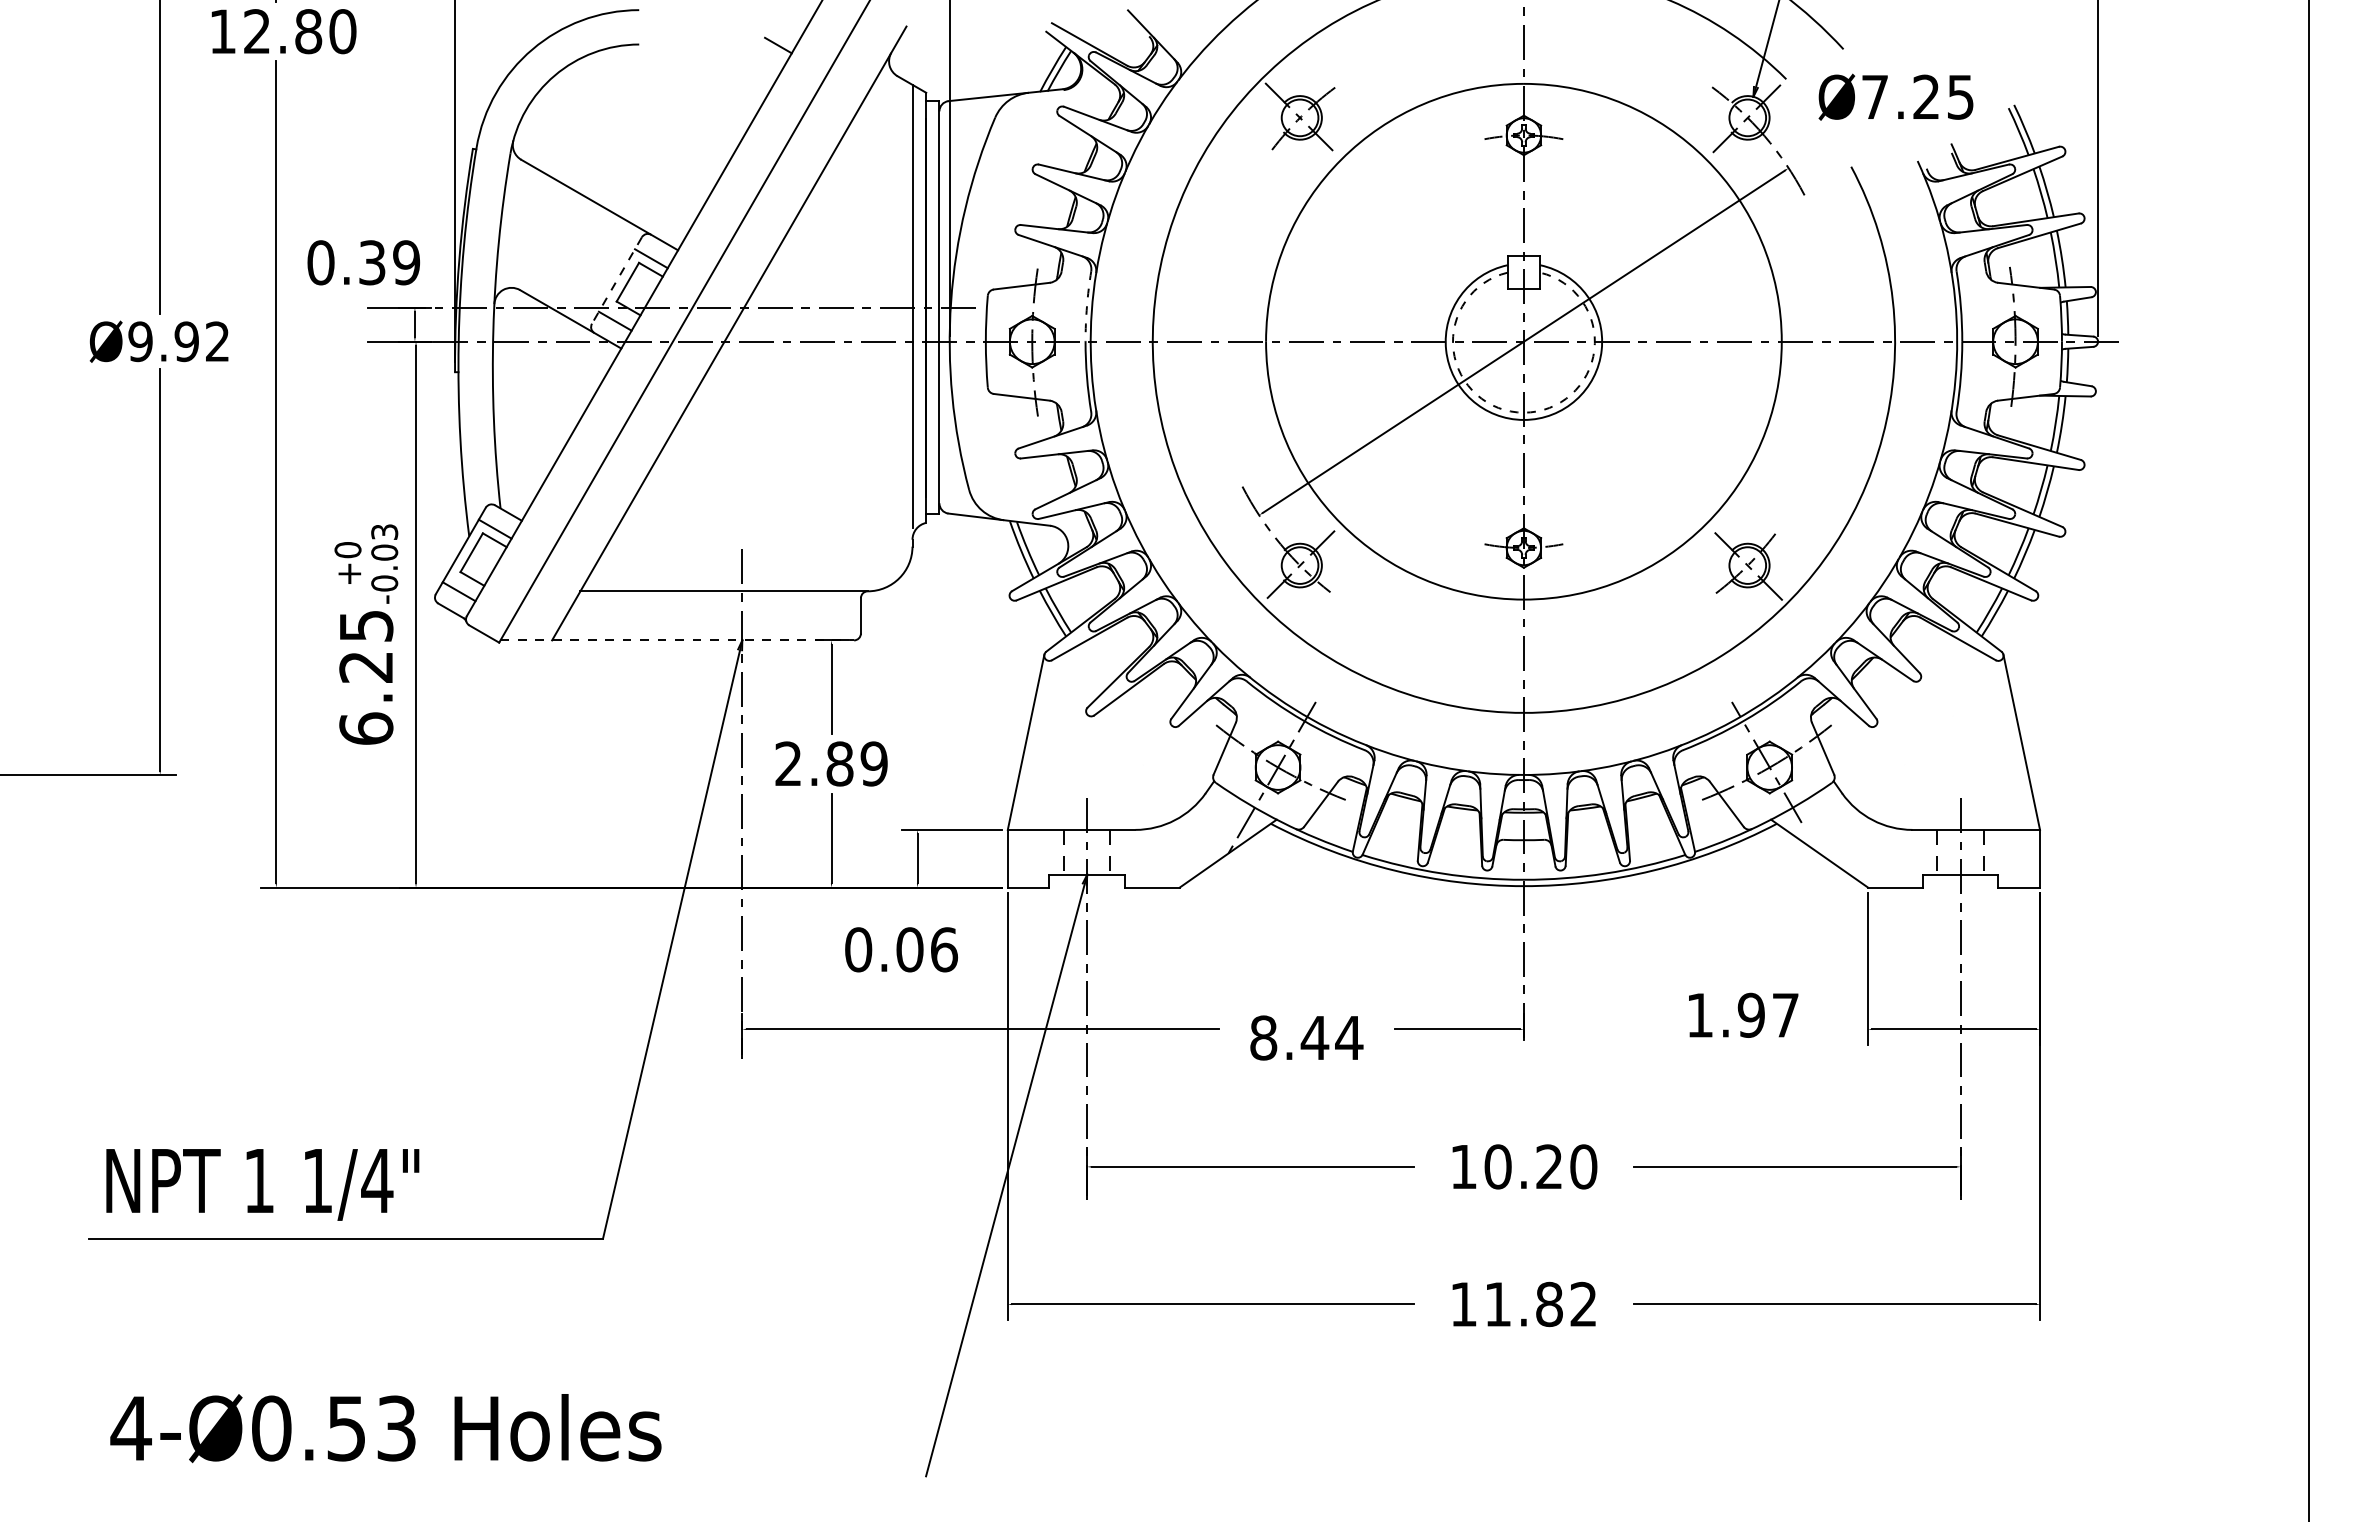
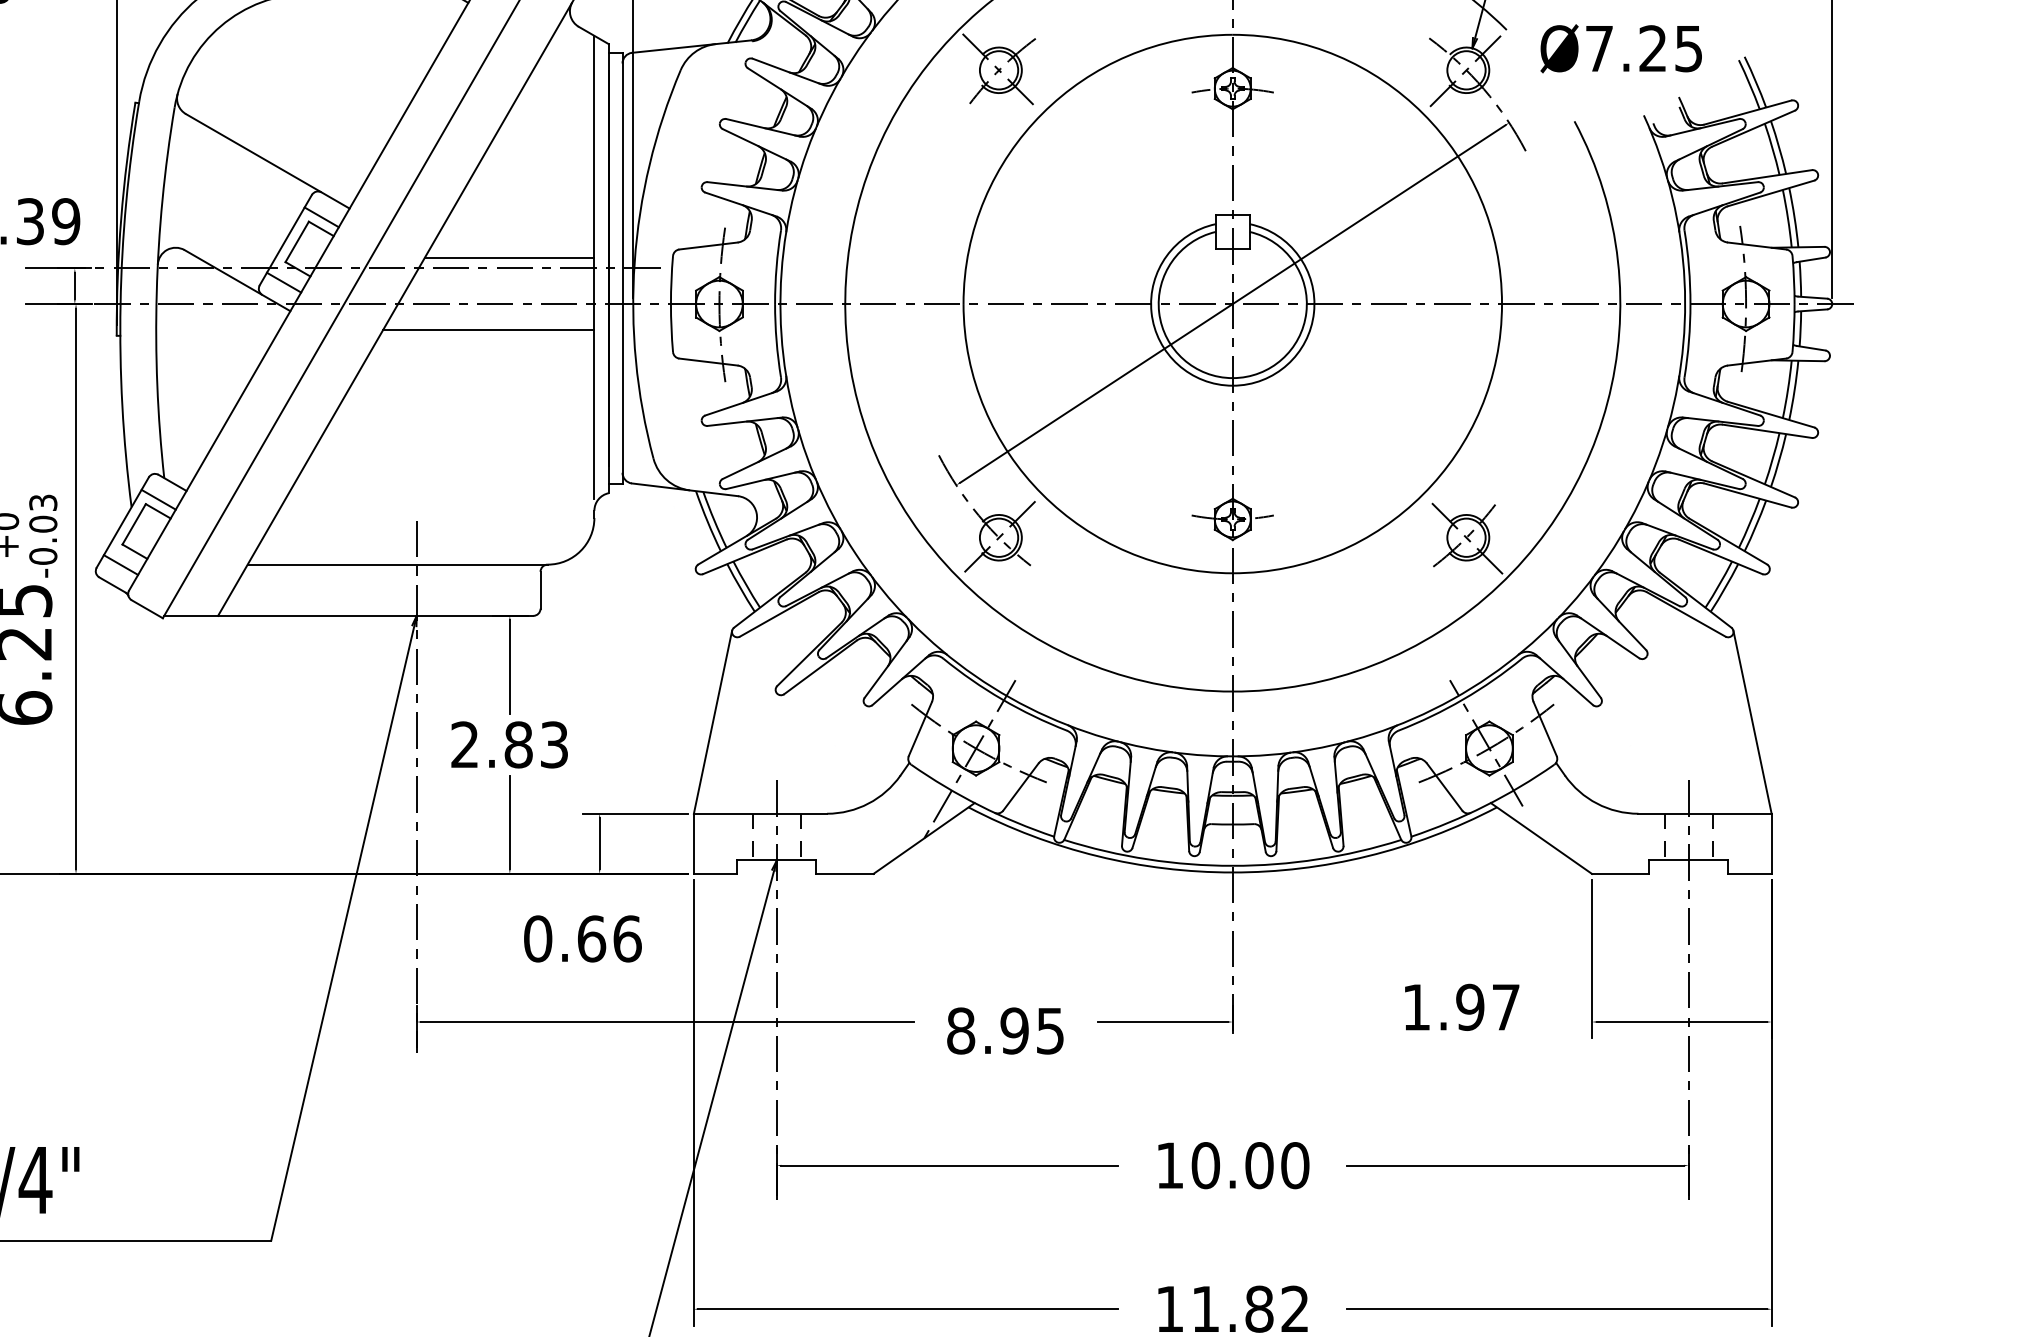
line: (616, 280) -> (285, 240), dashed -> solid
line: (831, 297) -> (509, 257), added
arc: (1086, 306) -> (776, 267), dashed -> solid
line: (811, 366) -> (488, 329), added
arc: (1523, 412) -> (1232, 377), dashed -> solid
line: (677, 640) -> (349, 615), dashed -> solid
text: (873, 763) -> (553, 744), 2.89 -> 2.83
text: (909, 949) -> (591, 938), 0.06 -> 0.66
text: (1331, 1037) -> (1031, 1030), 8.44 -> 8.95
text: (1549, 1166) -> (1259, 1165), 10.20 -> 10.00

